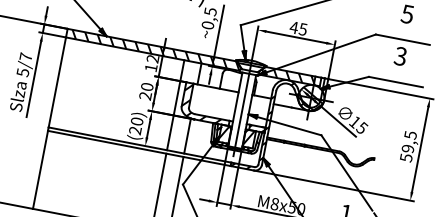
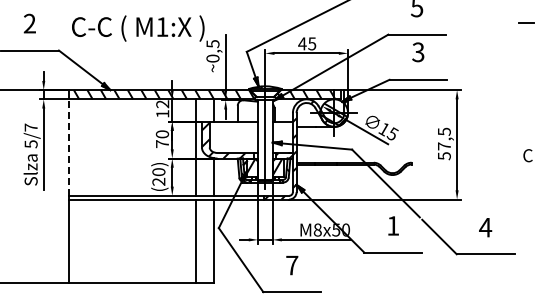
line: (57, 82) -> (68, 147), solid -> dashed
text: (144, 96) -> (161, 144), 20 -> 70
text: (407, 148) -> (443, 146), 59,5 -> 57,5

